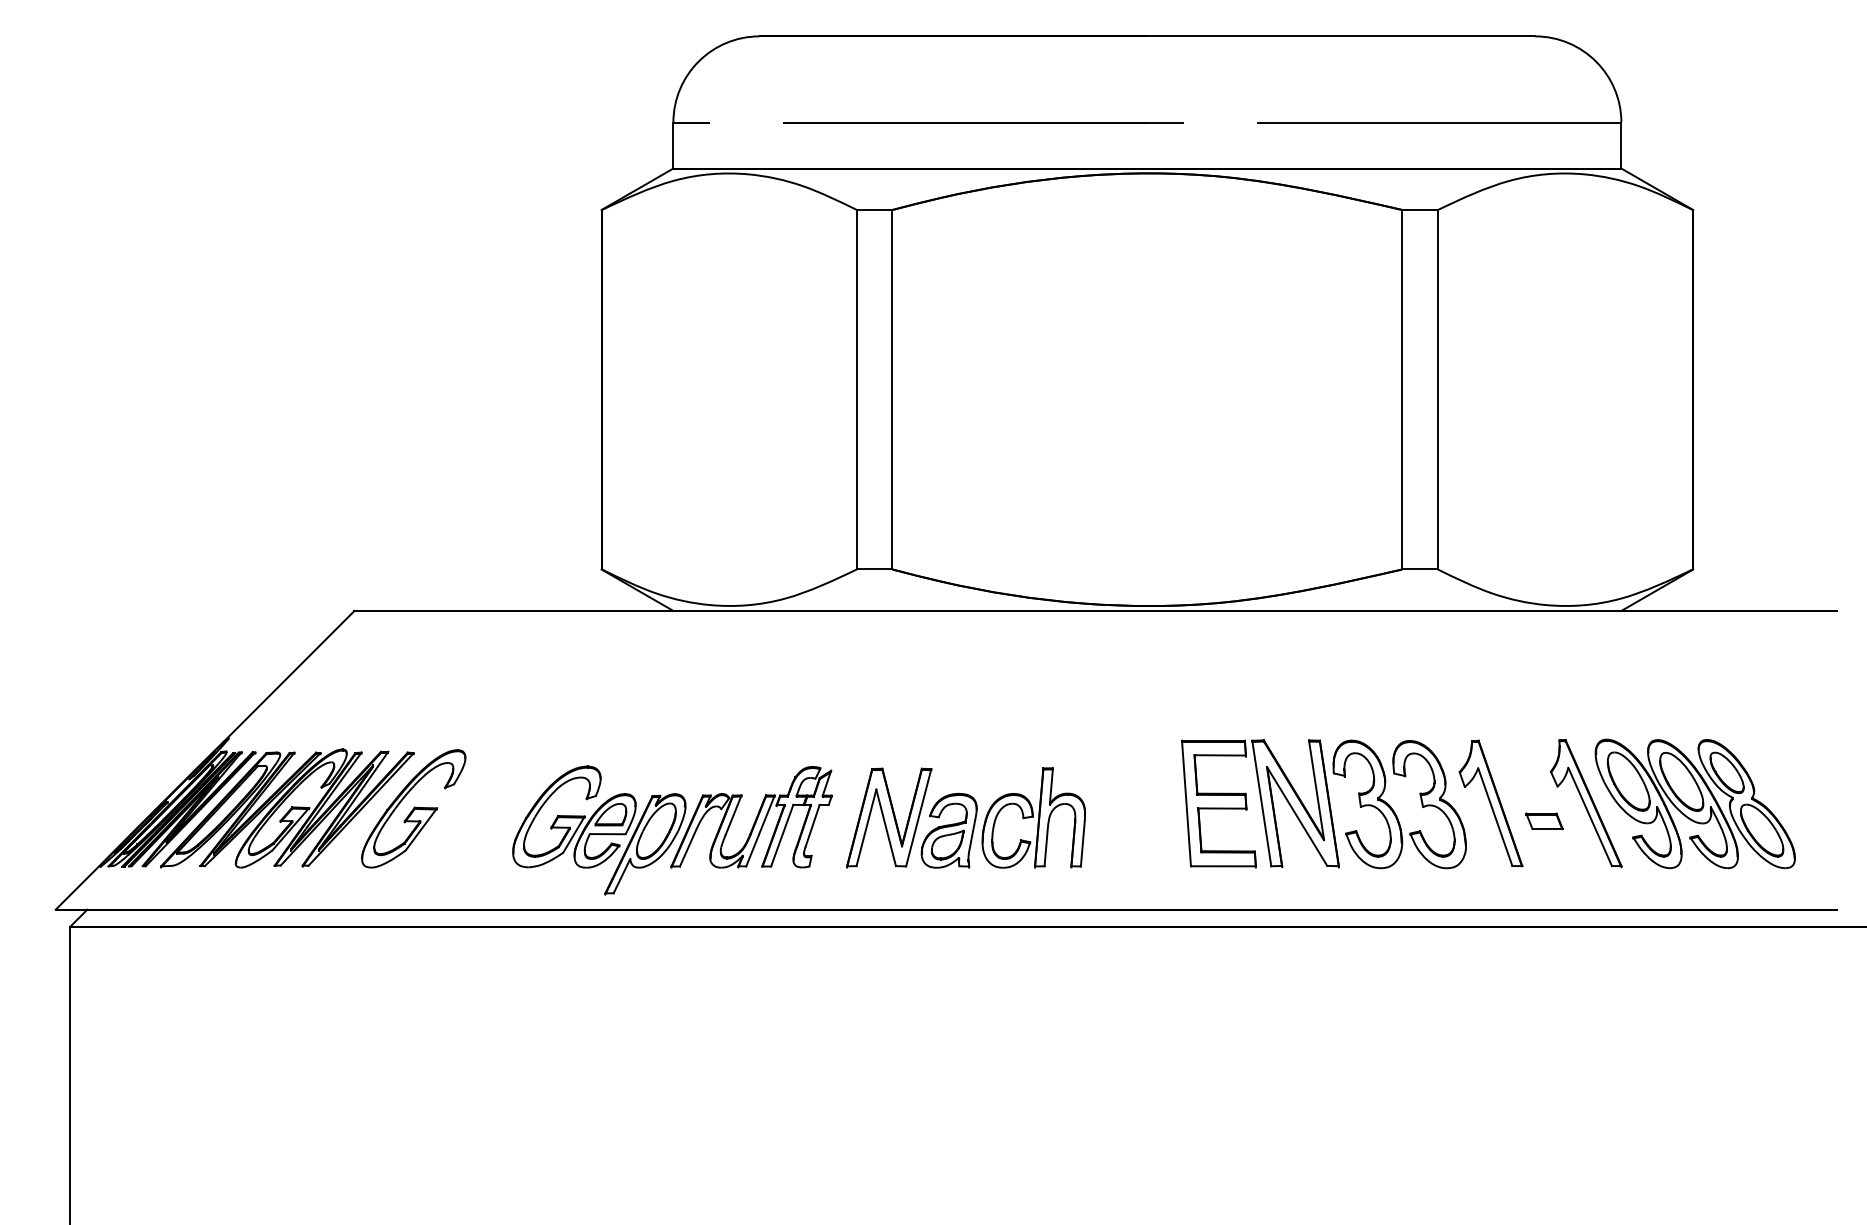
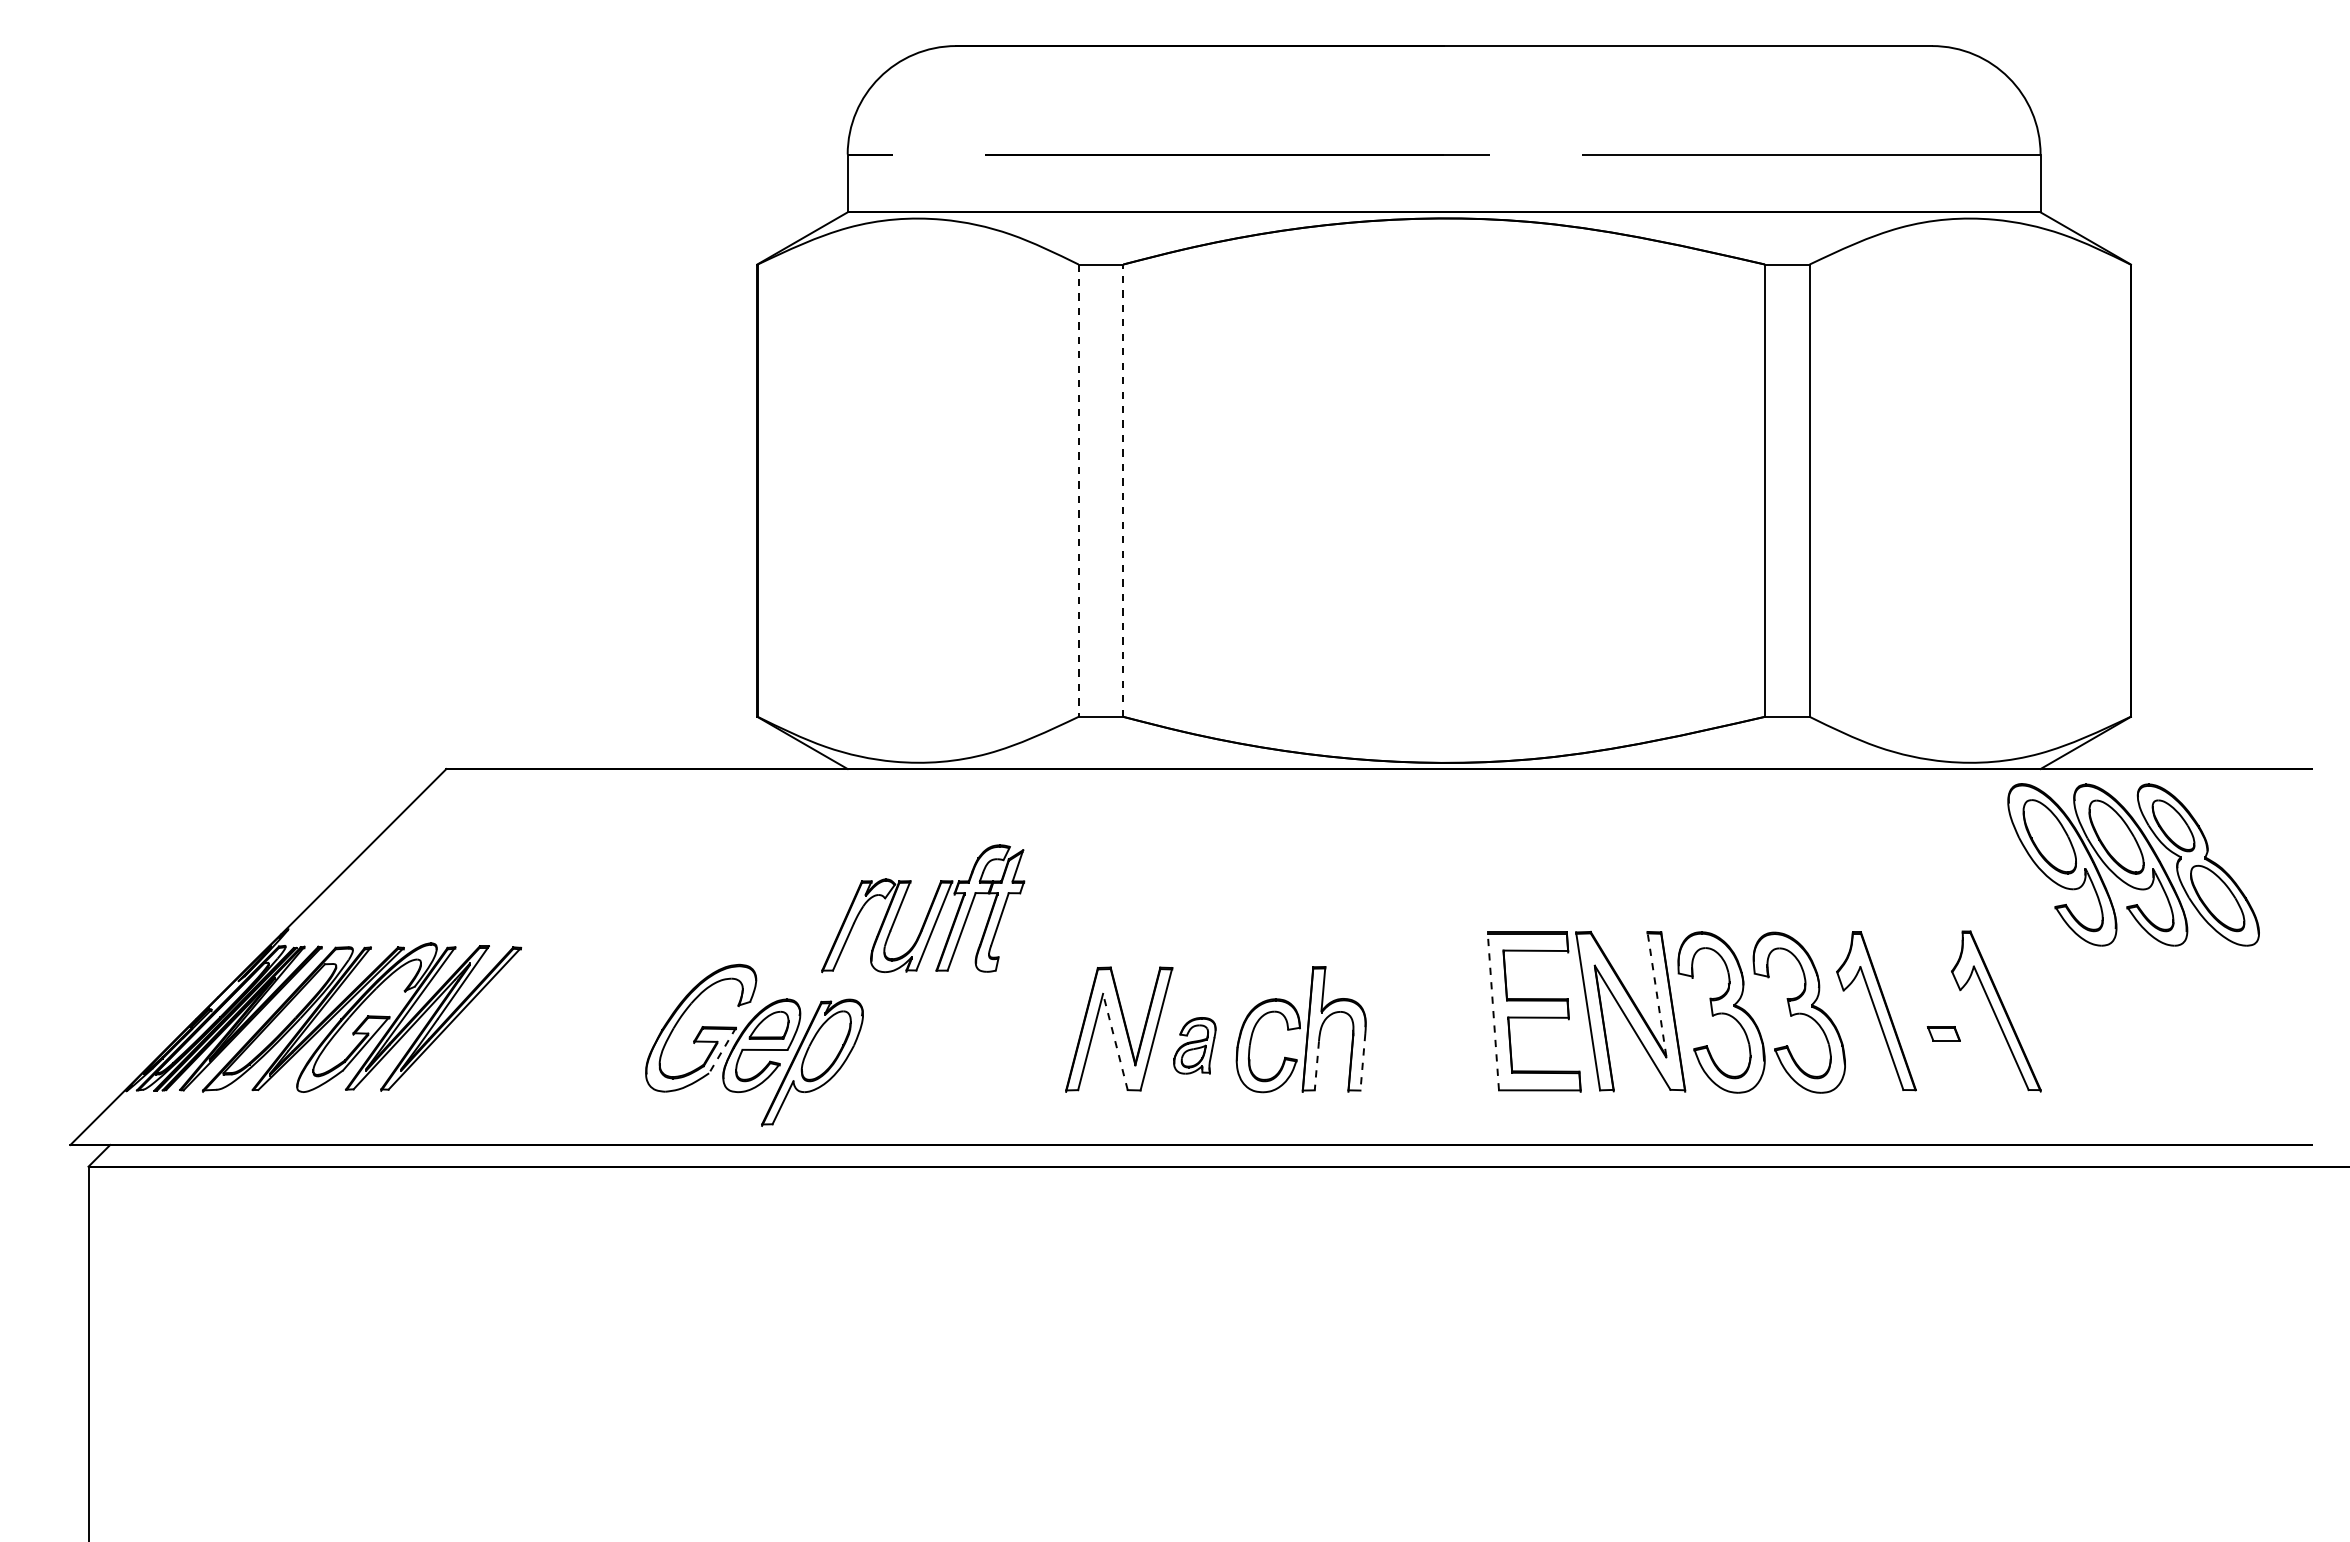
line: (892, 389) -> (1123, 490), solid -> dashed
line: (856, 390) -> (1078, 491), solid -> dashed
line: (1316, 789) -> (1656, 993), solid -> dashed
line: (1186, 802) -> (1493, 1010), solid -> dashed
part: (1695, 803) -> (2133, 864), moved
part: (413, 808) -> (520, 1017), removed
part: (751, 817) -> (923, 908), moved
part: (1544, 821) -> (1943, 1033), size x0.7
line: (886, 828) -> (1115, 1042), solid -> dashed
part: (948, 830) -> (1194, 1045), size x0.6
line: (573, 834) -> (722, 1050), solid -> dashed
line: (1082, 844) -> (1362, 1062), solid -> dashed
line: (1045, 846) -> (1316, 1065), solid -> dashed

